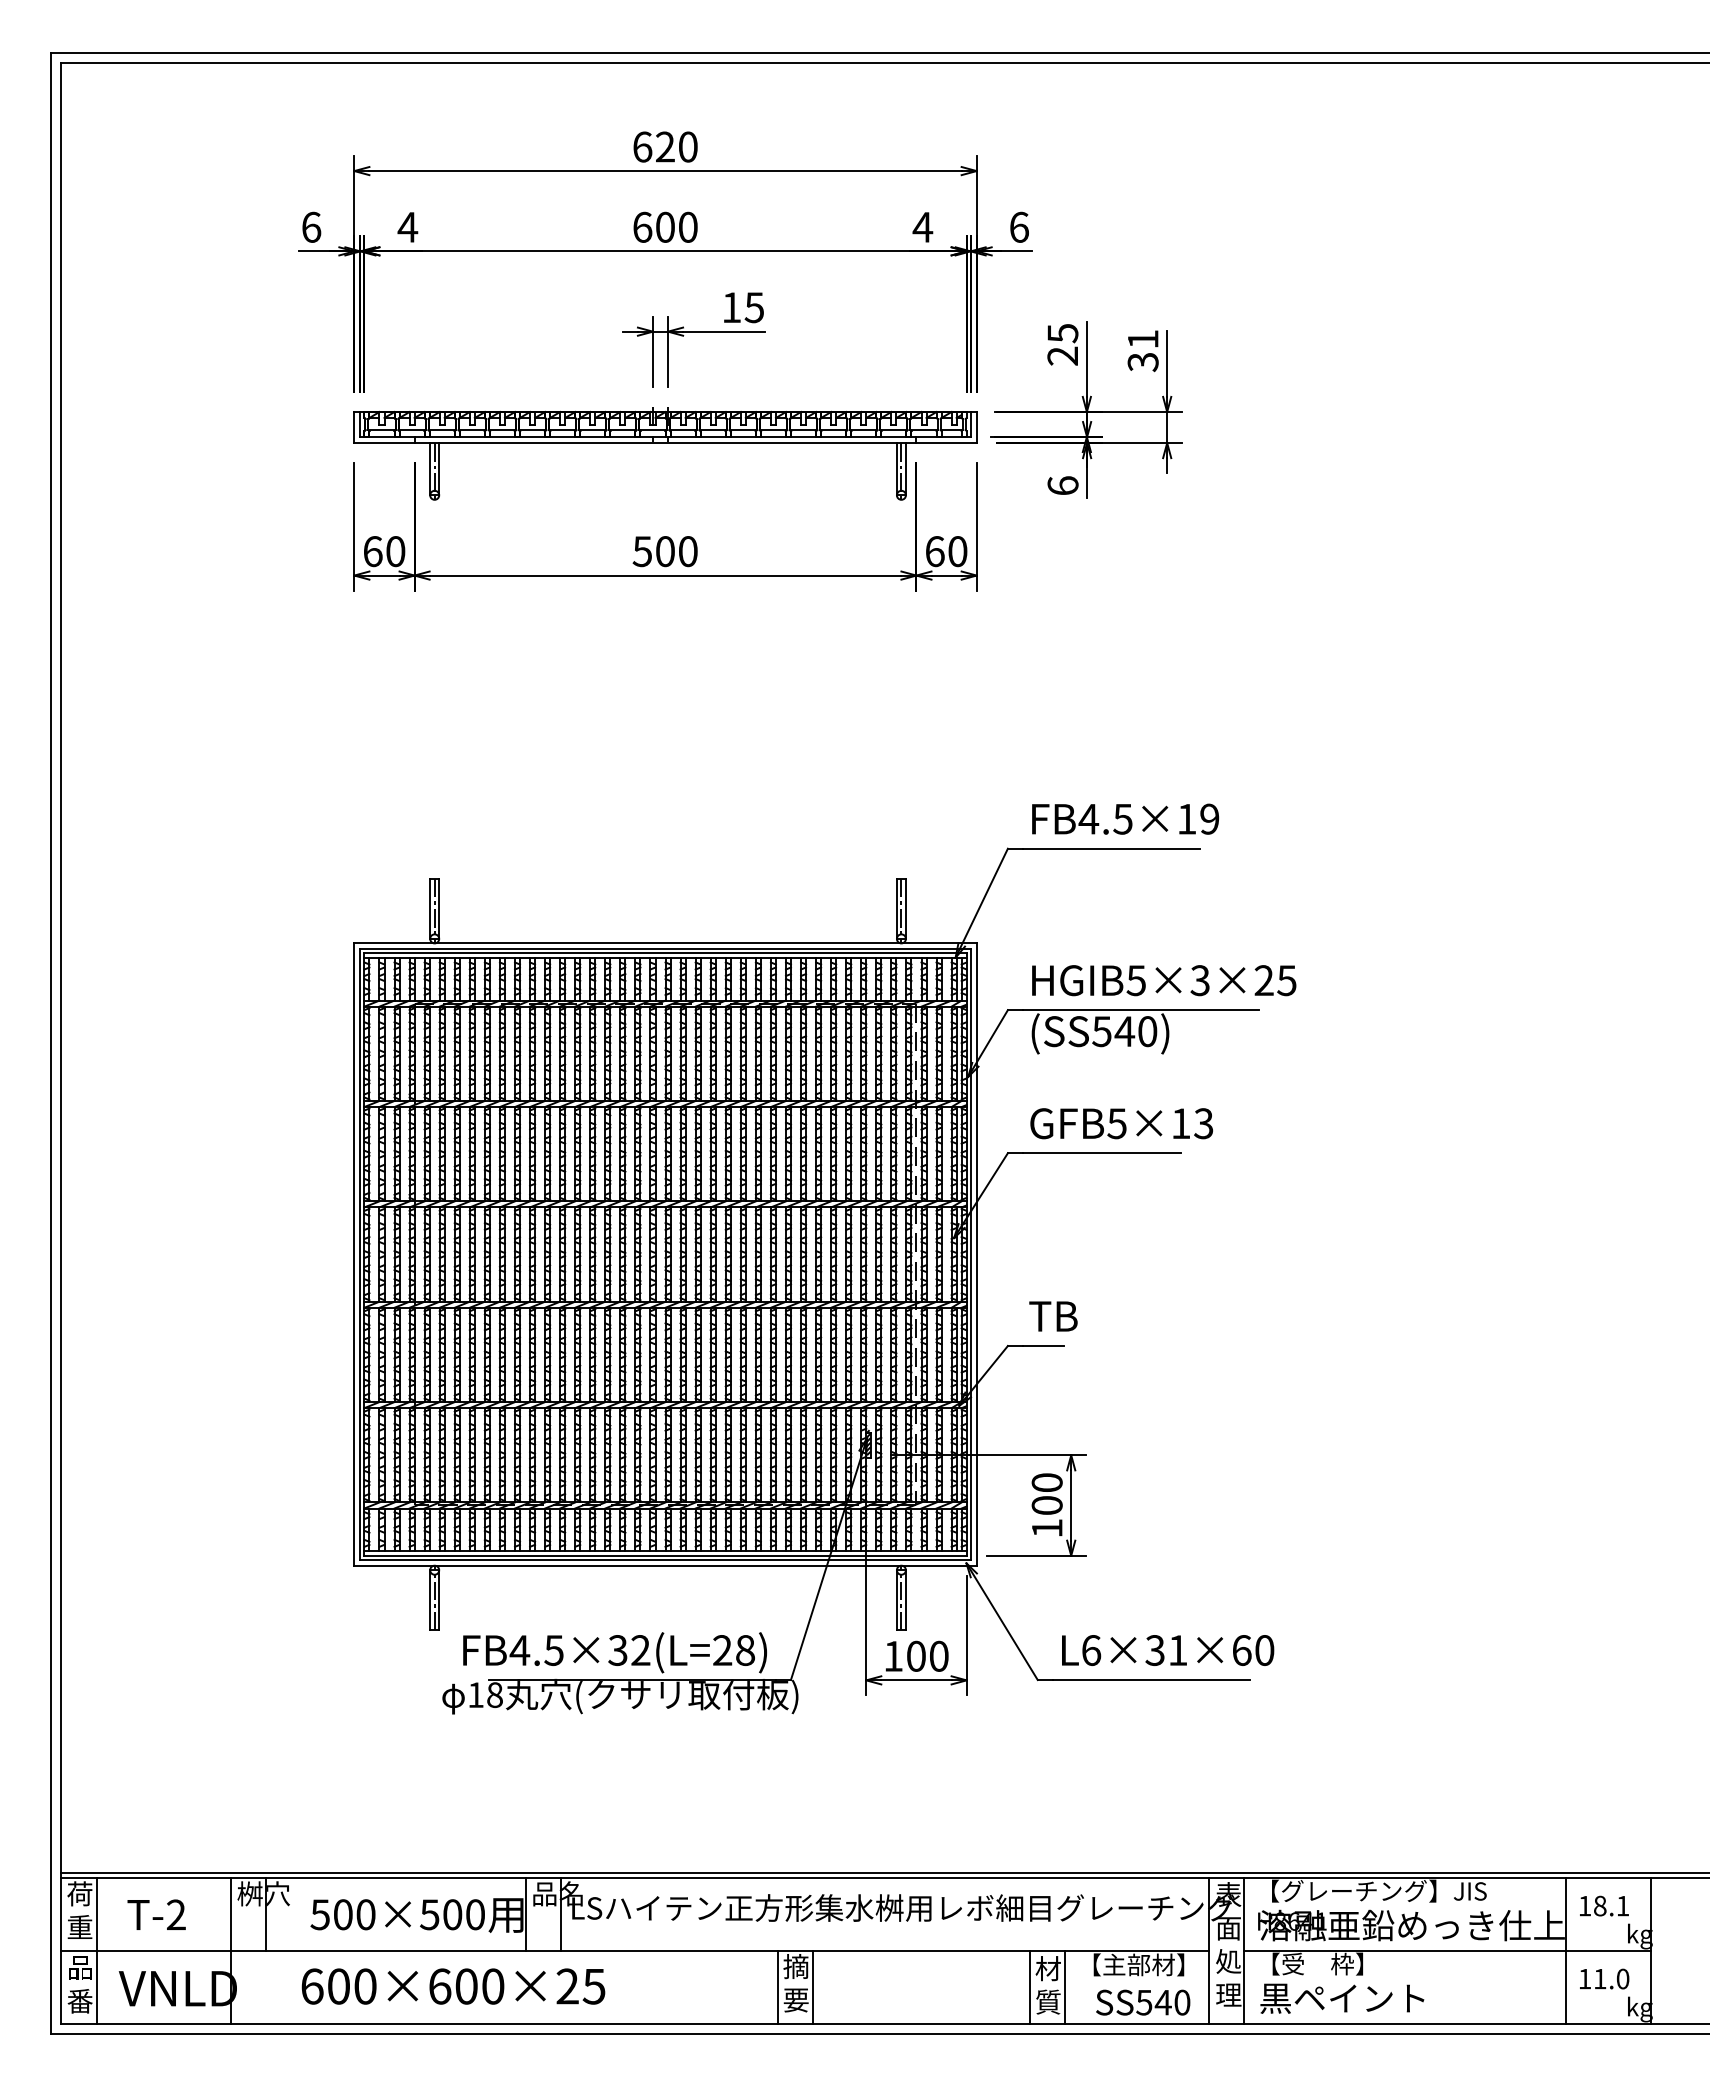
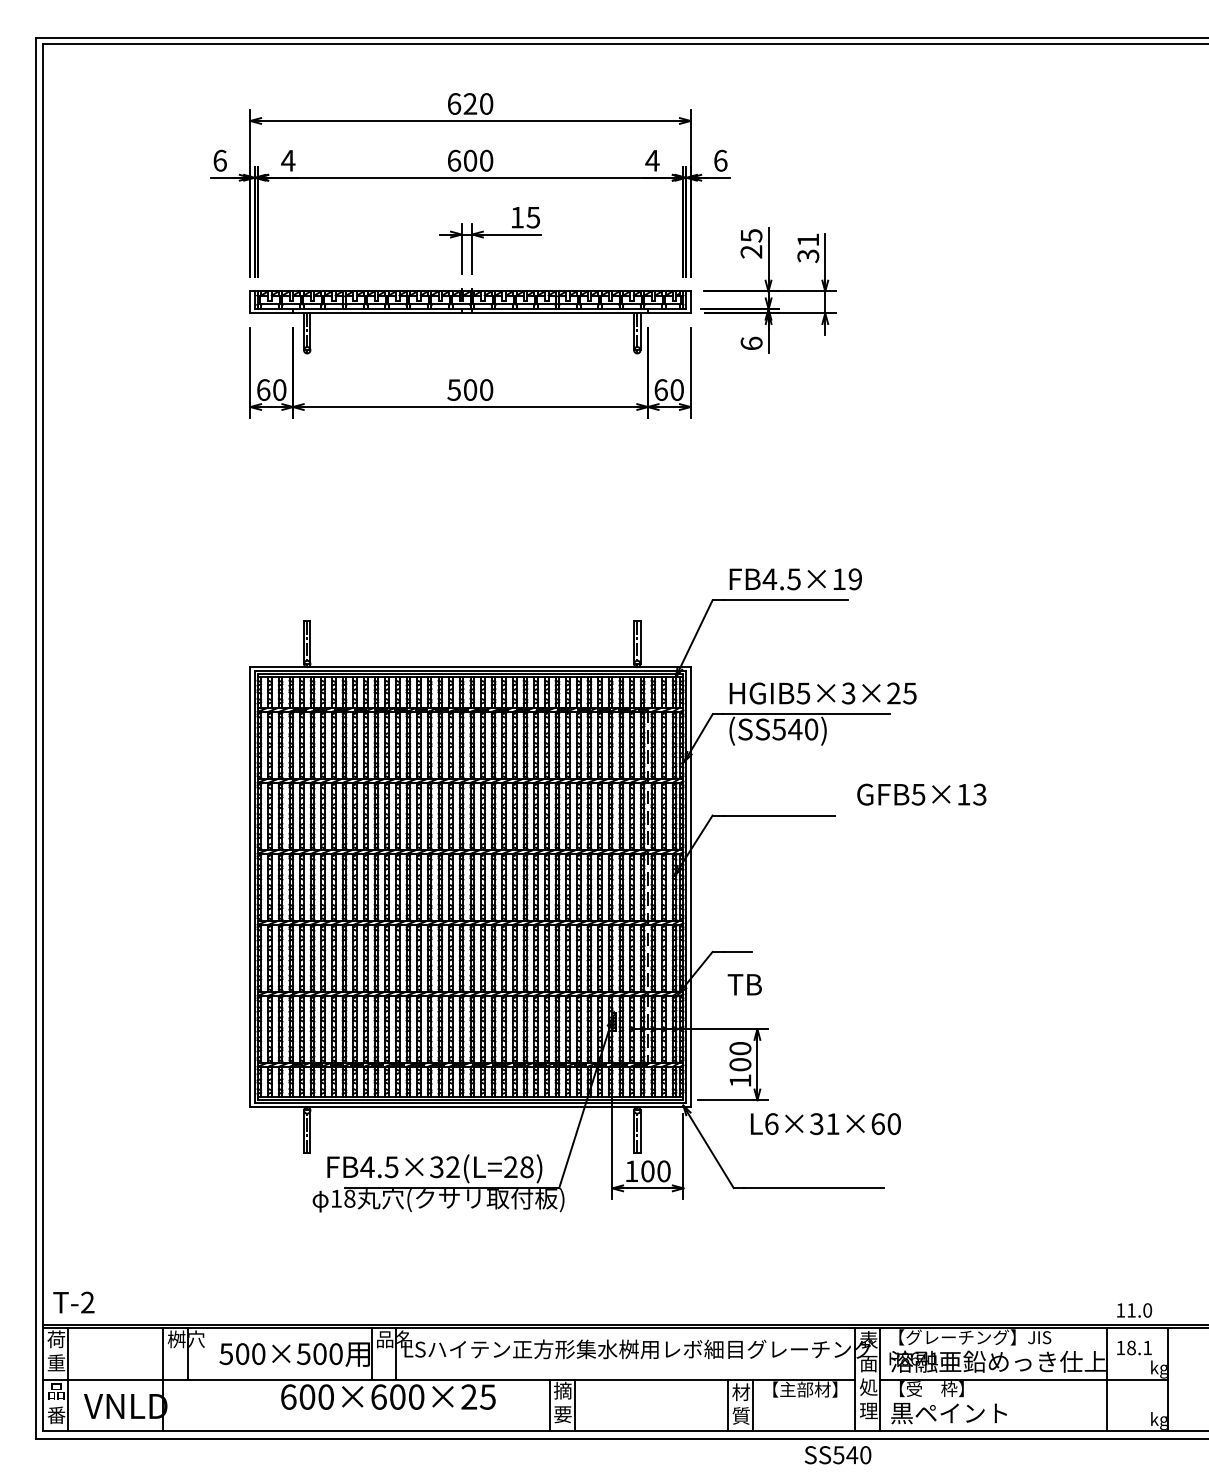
text: (1121, 1123) -> (921, 794), moved
text: (1053, 1316) -> (744, 984), moved
text: (1168, 1650) -> (826, 1124), moved
text: (156, 1914) -> (73, 1302), moved
text: (1604, 1978) -> (1134, 1310), moved
text: (453, 1986) -> (388, 1397), moved
text: (1143, 2002) -> (838, 1455), moved

